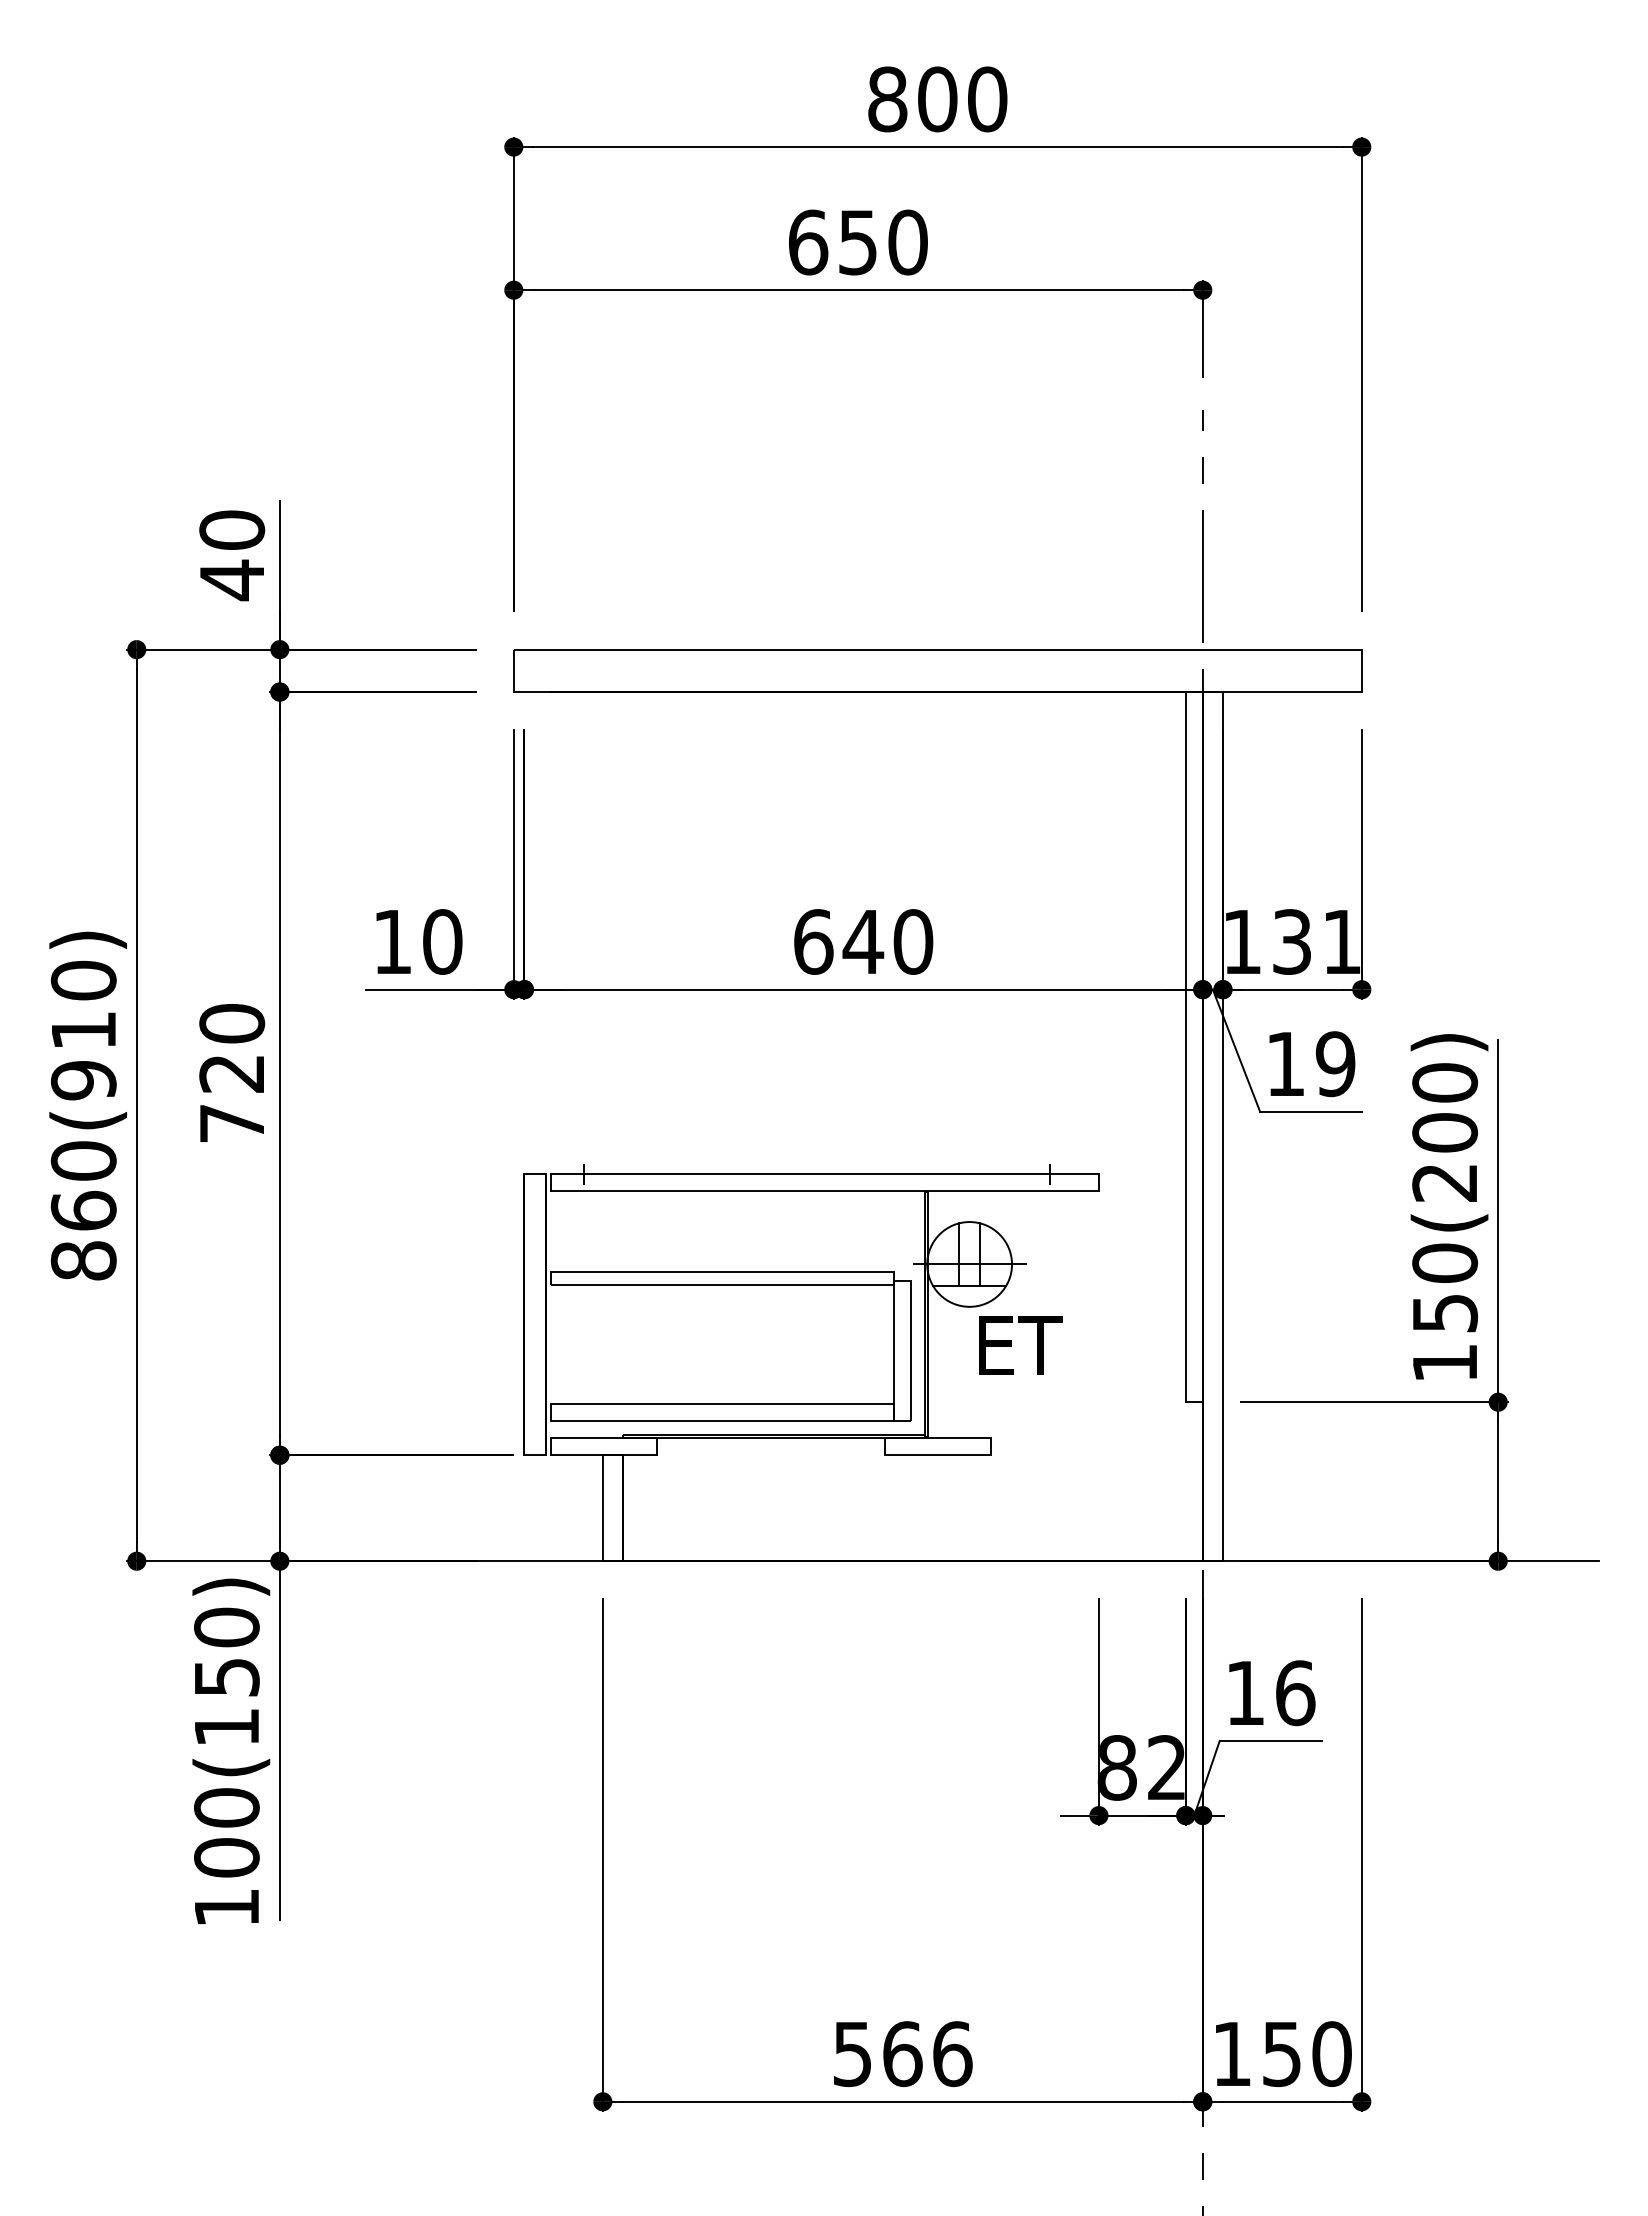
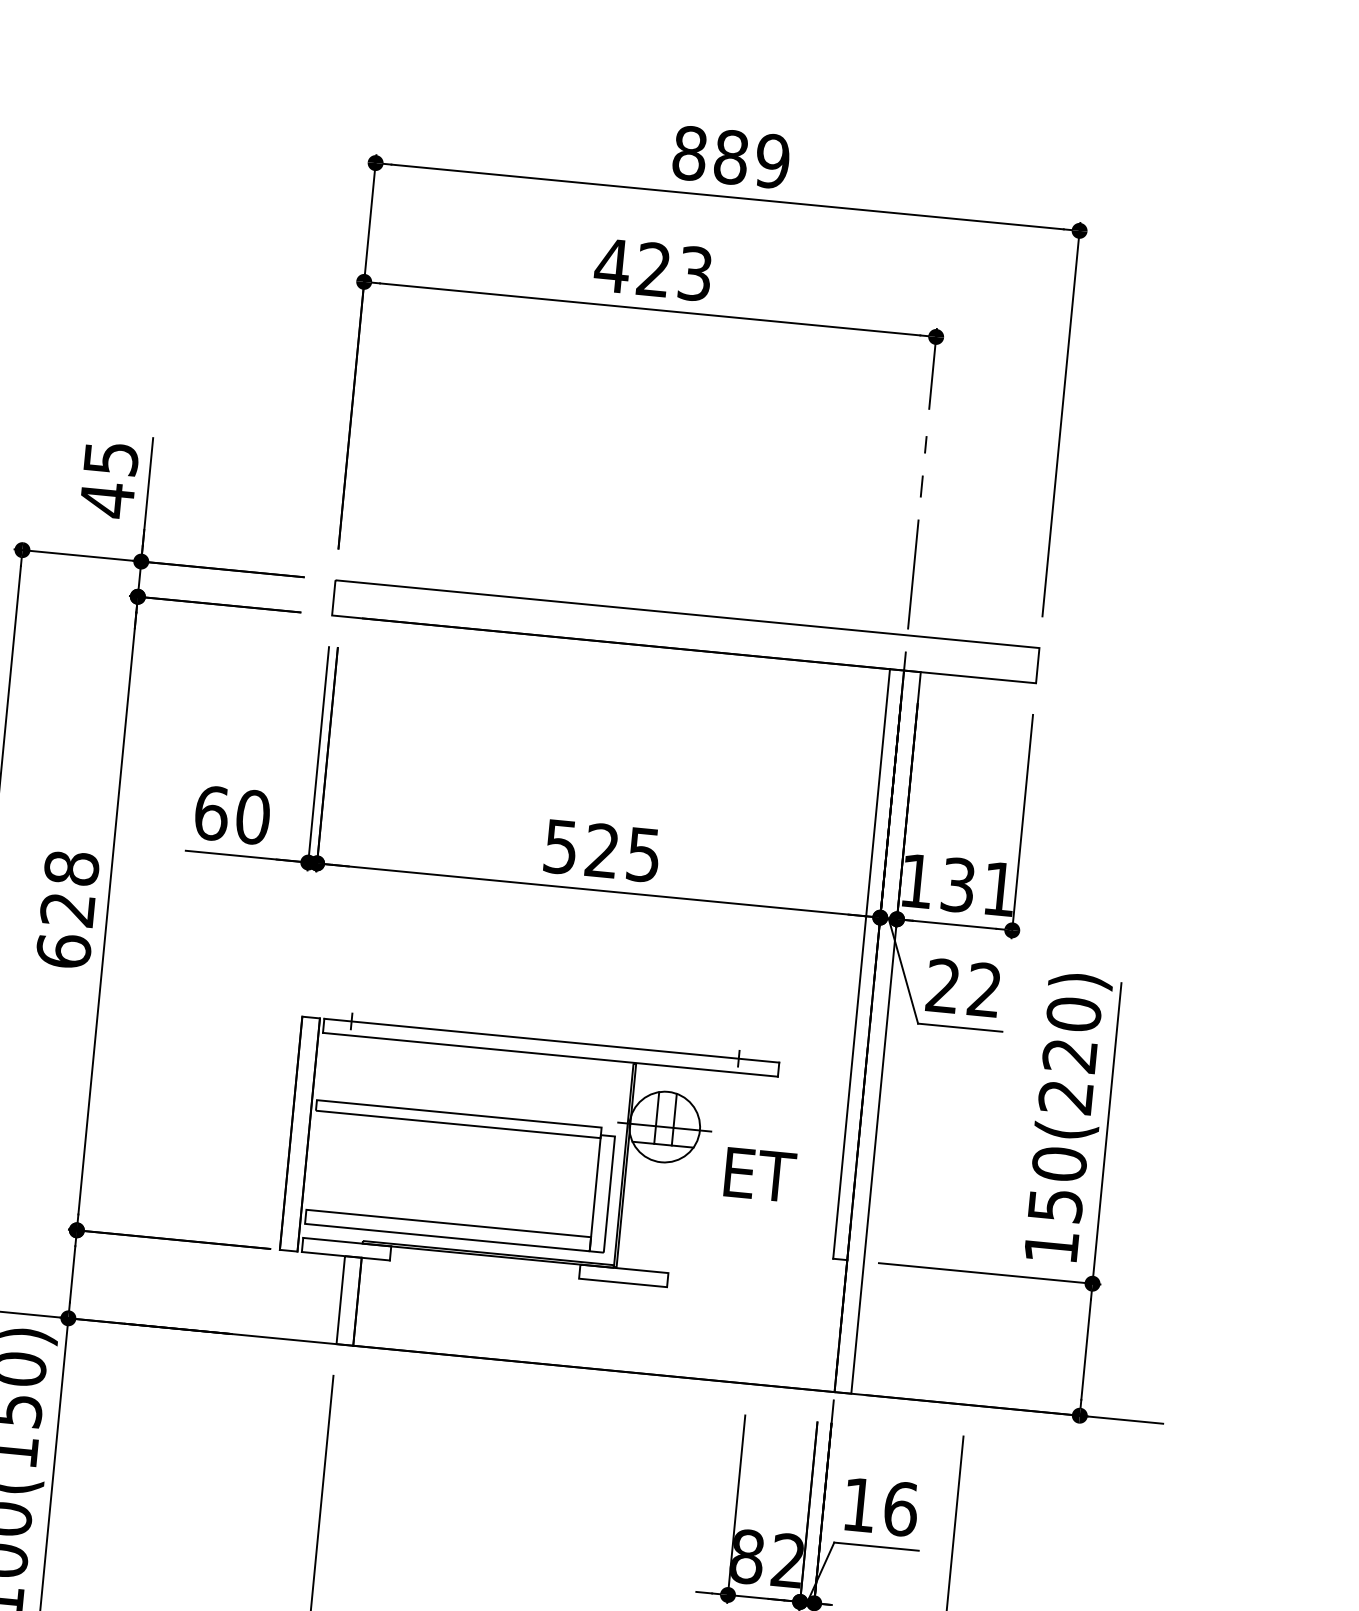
text: (962, 99) -> (751, 159), 800 -> 889
text: (857, 242) -> (653, 269), 650 -> 423
text: (232, 529) -> (111, 458), 40 -> 45
text: (392, 941) -> (211, 812), 10 -> 60
text: (863, 941) -> (602, 850), 640 -> 525
text: (1310, 1064) -> (963, 988), 19 -> 22
text: (232, 1073) -> (68, 909), 720 -> 628
text: (1445, 1132) -> (1070, 1055), 150(200) -> 150(220)
text: (1020, 1345) -> (759, 1174), moved

